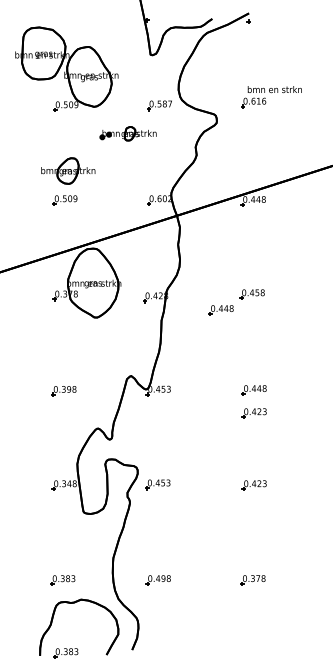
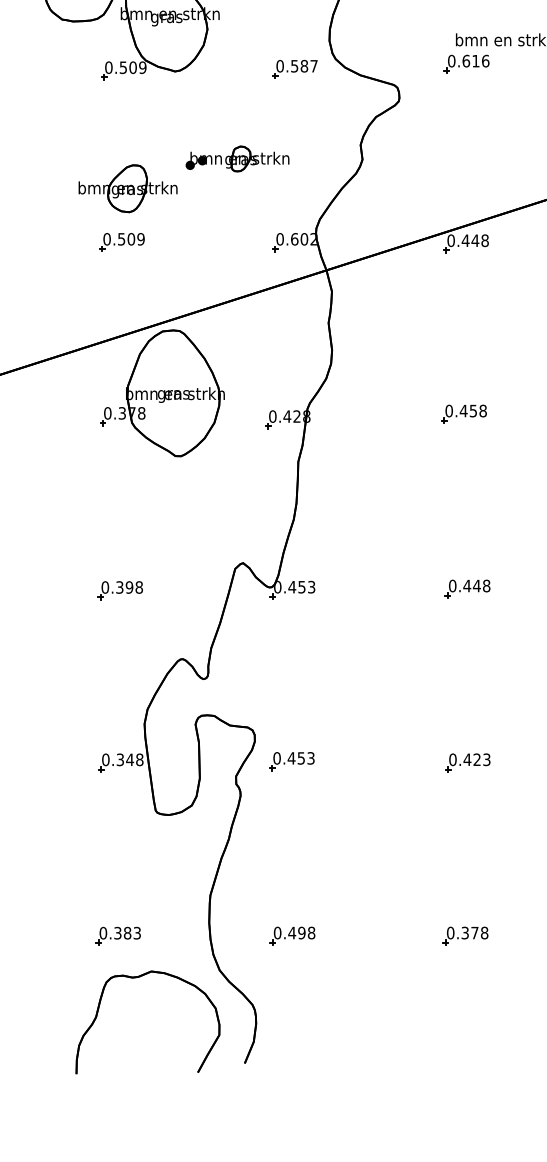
part: (127, 133) -> (236, 158), moved
part: (220, 310) -> (406, 443), removed
part: (253, 413) -> (466, 631), removed
part: (65, 653) -> (122, 1069), removed

